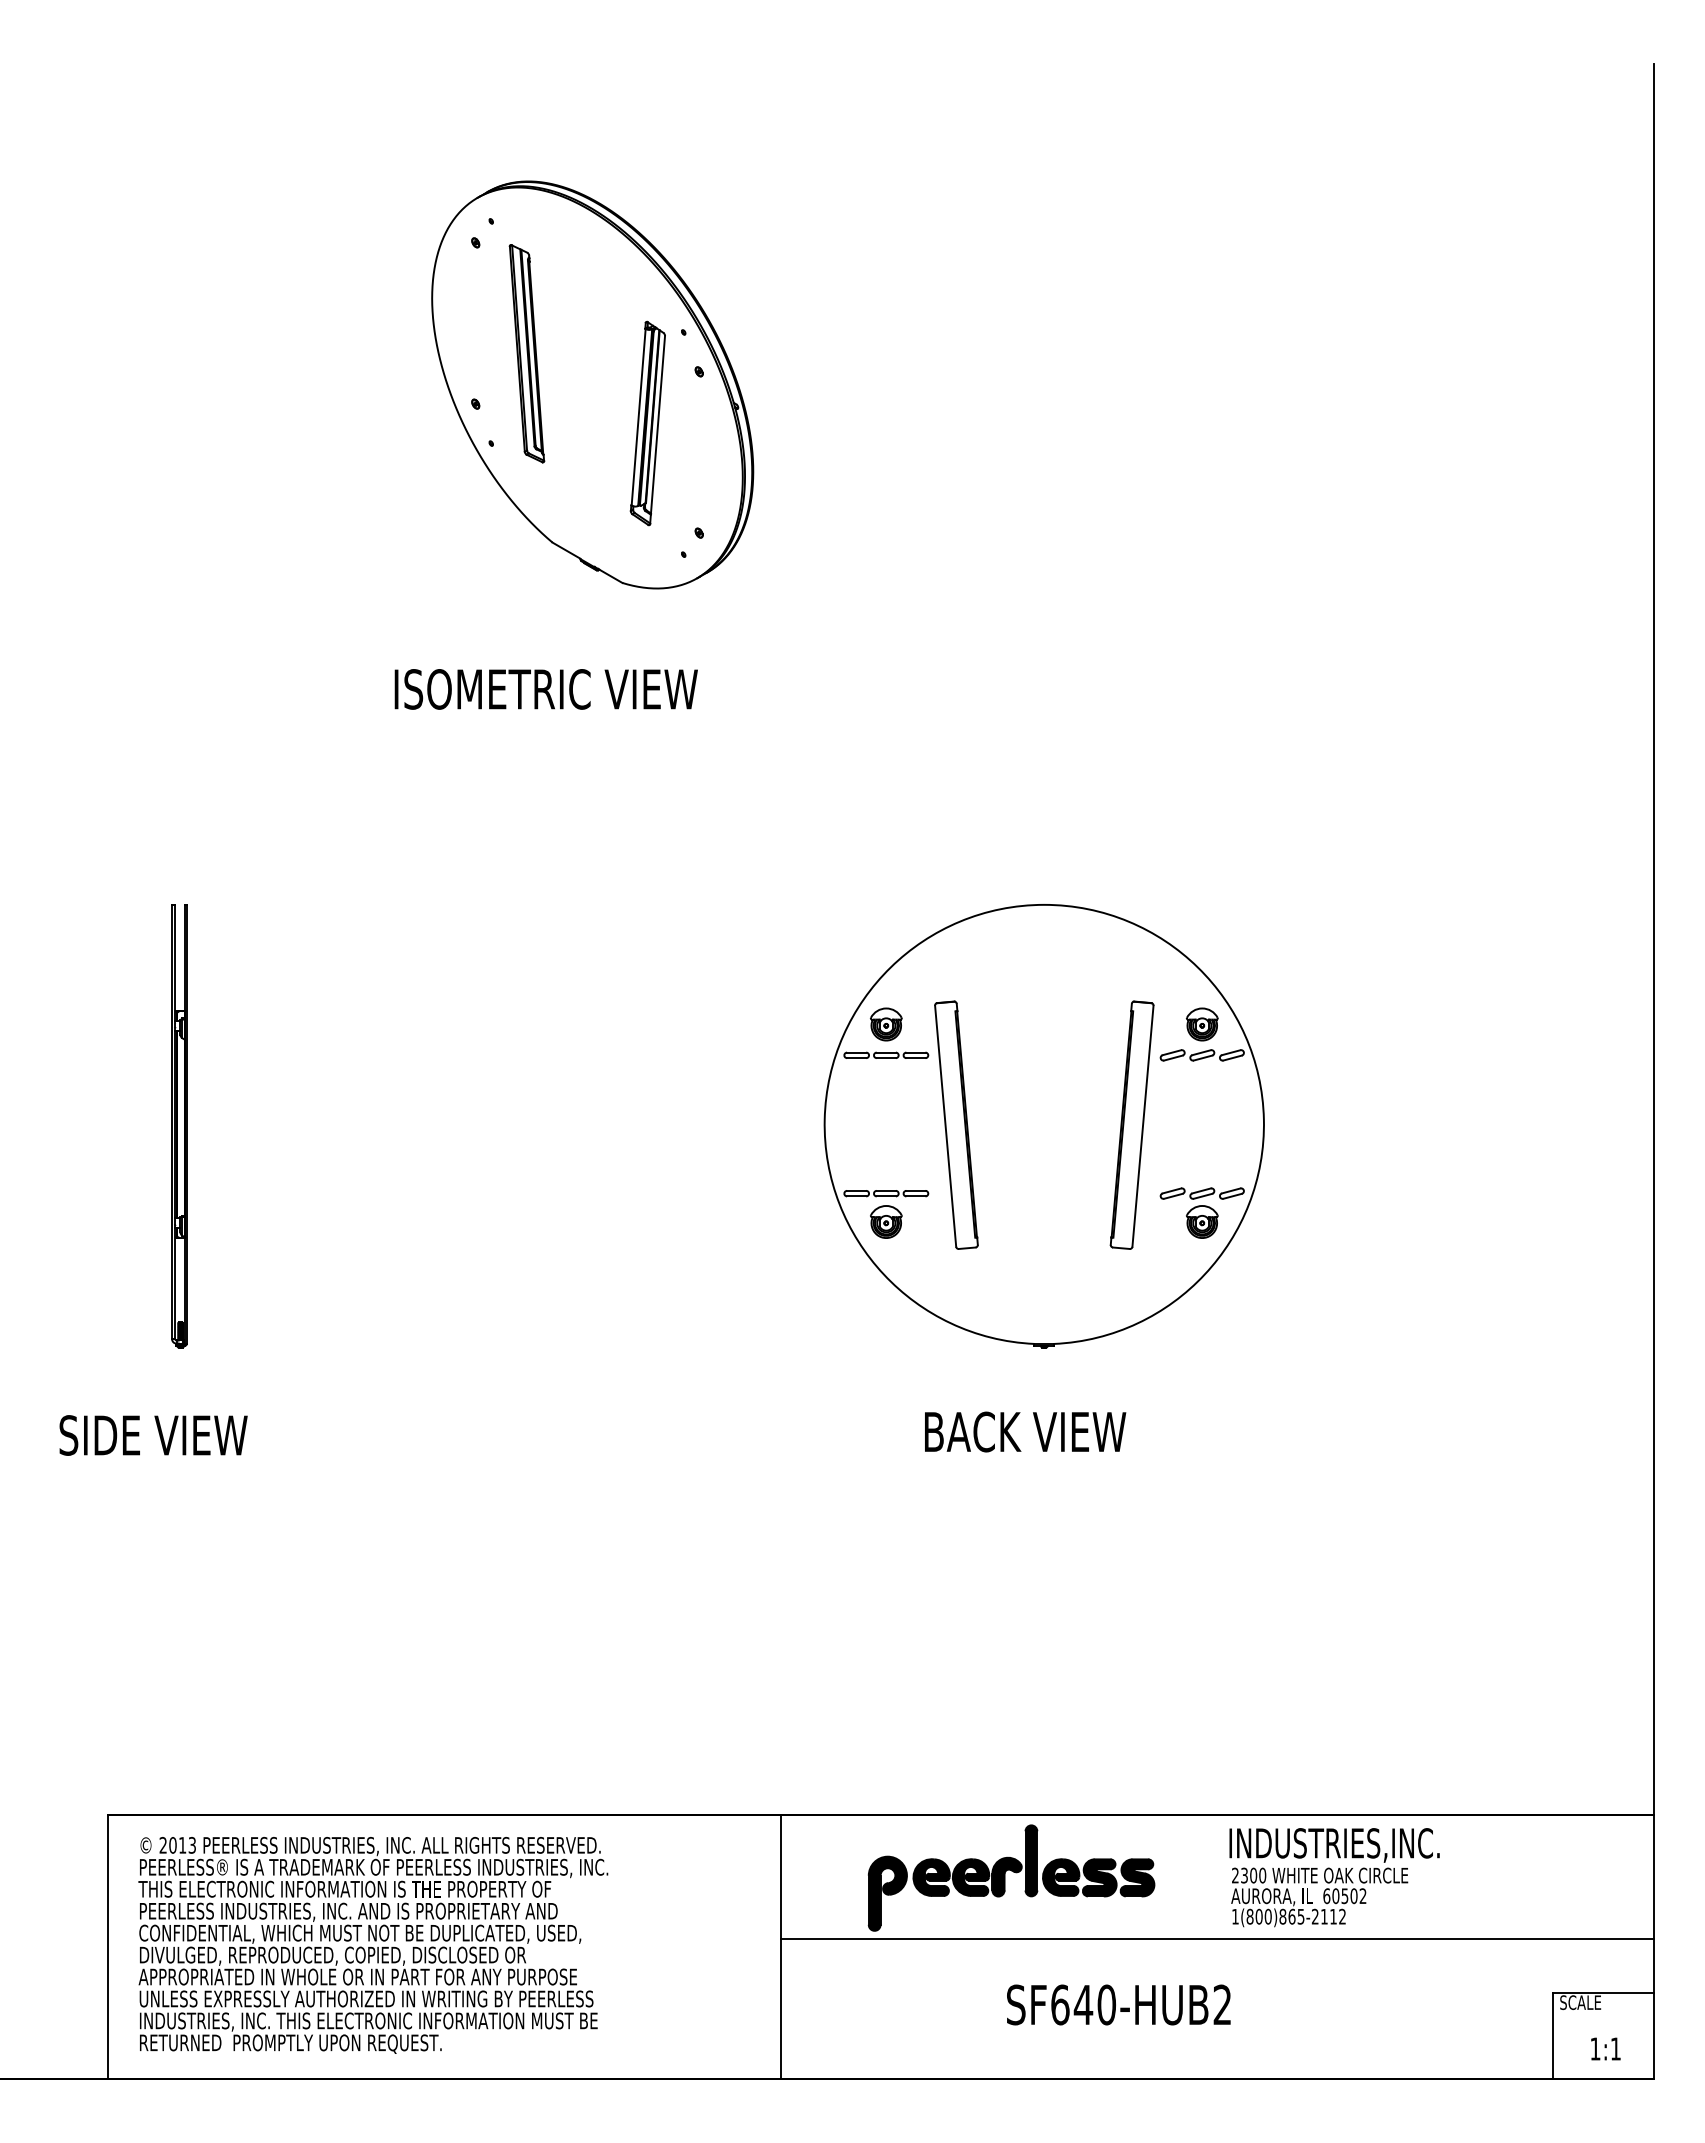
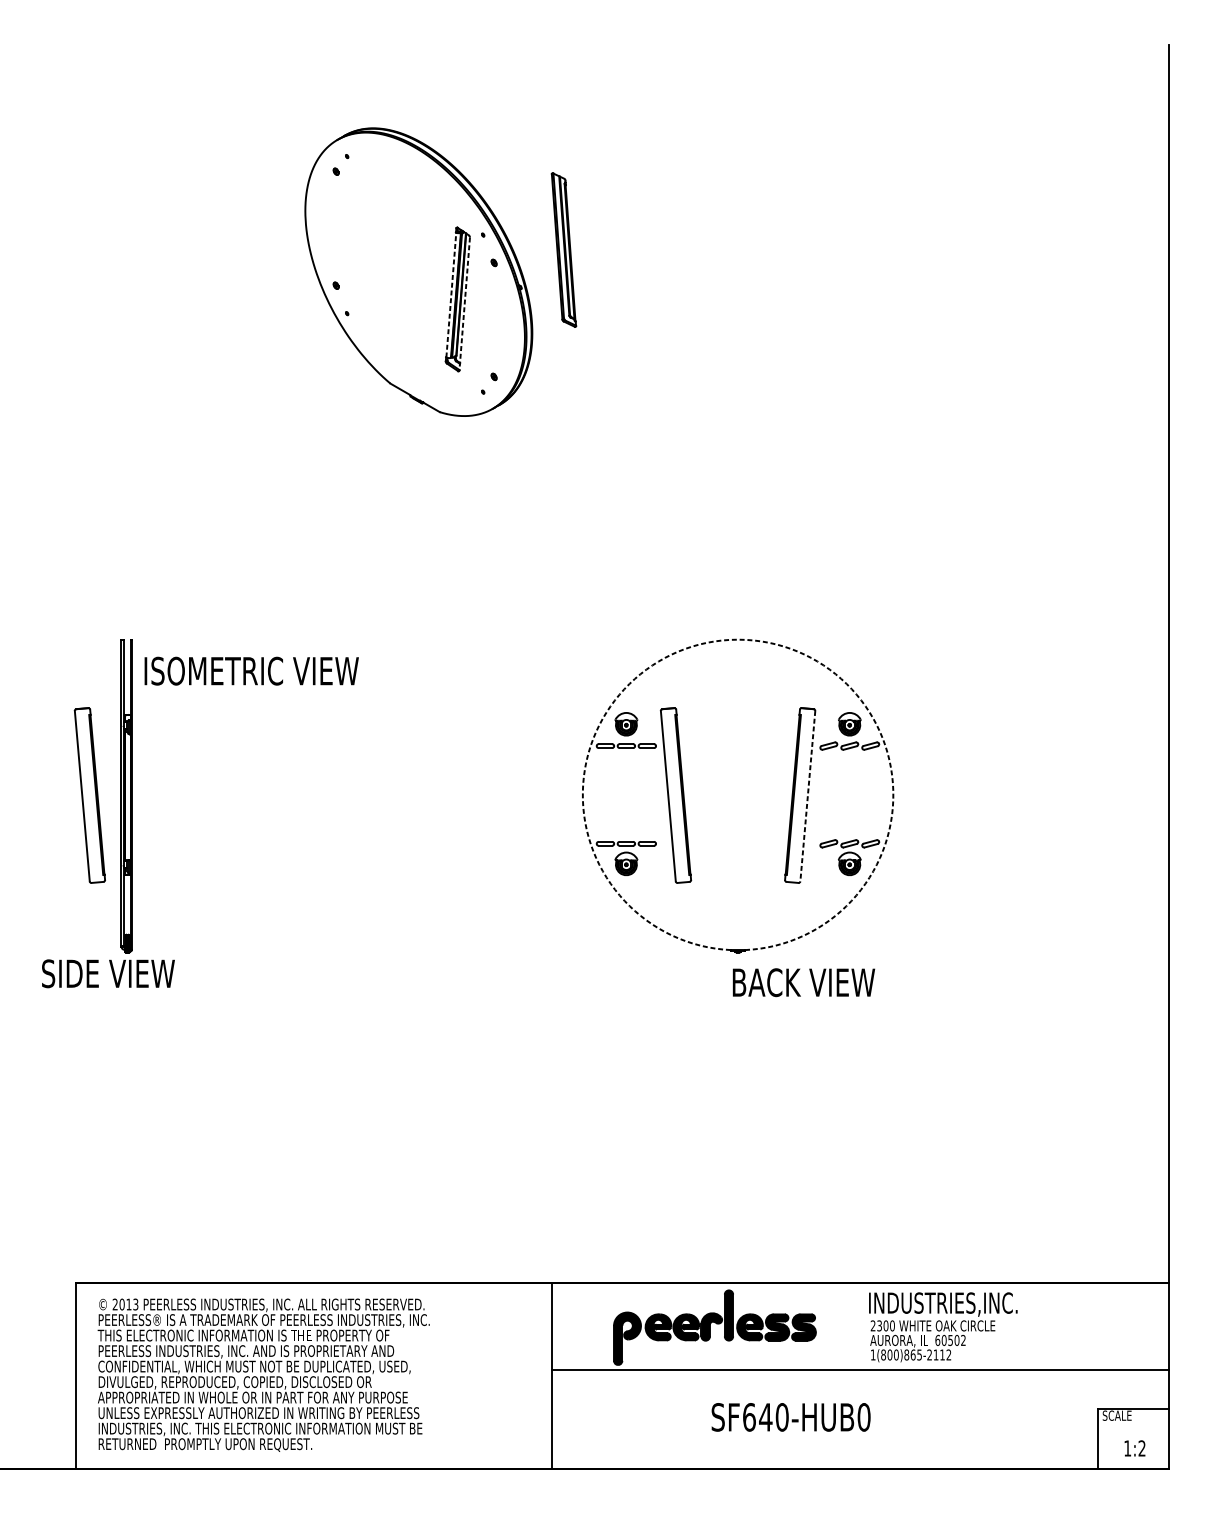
part: (526, 353) -> (563, 249), moved
line: (638, 417) -> (451, 295), solid -> dashed
line: (657, 430) -> (464, 304), solid -> dashed
text: (545, 689) -> (251, 671), moved
arc: (1044, 904) -> (738, 639), solid -> dashed
part: (127, 1124) -> (89, 794), added
line: (1142, 1126) -> (807, 796), solid -> dashed
text: (1025, 1431) -> (803, 982), moved
text: (153, 1435) -> (108, 973), moved
text: (1222, 2004) -> (864, 1417), SF640-HUB2 -> SF640-HUB0
text: (1615, 2048) -> (1141, 1448), 1:1 -> 1:2

